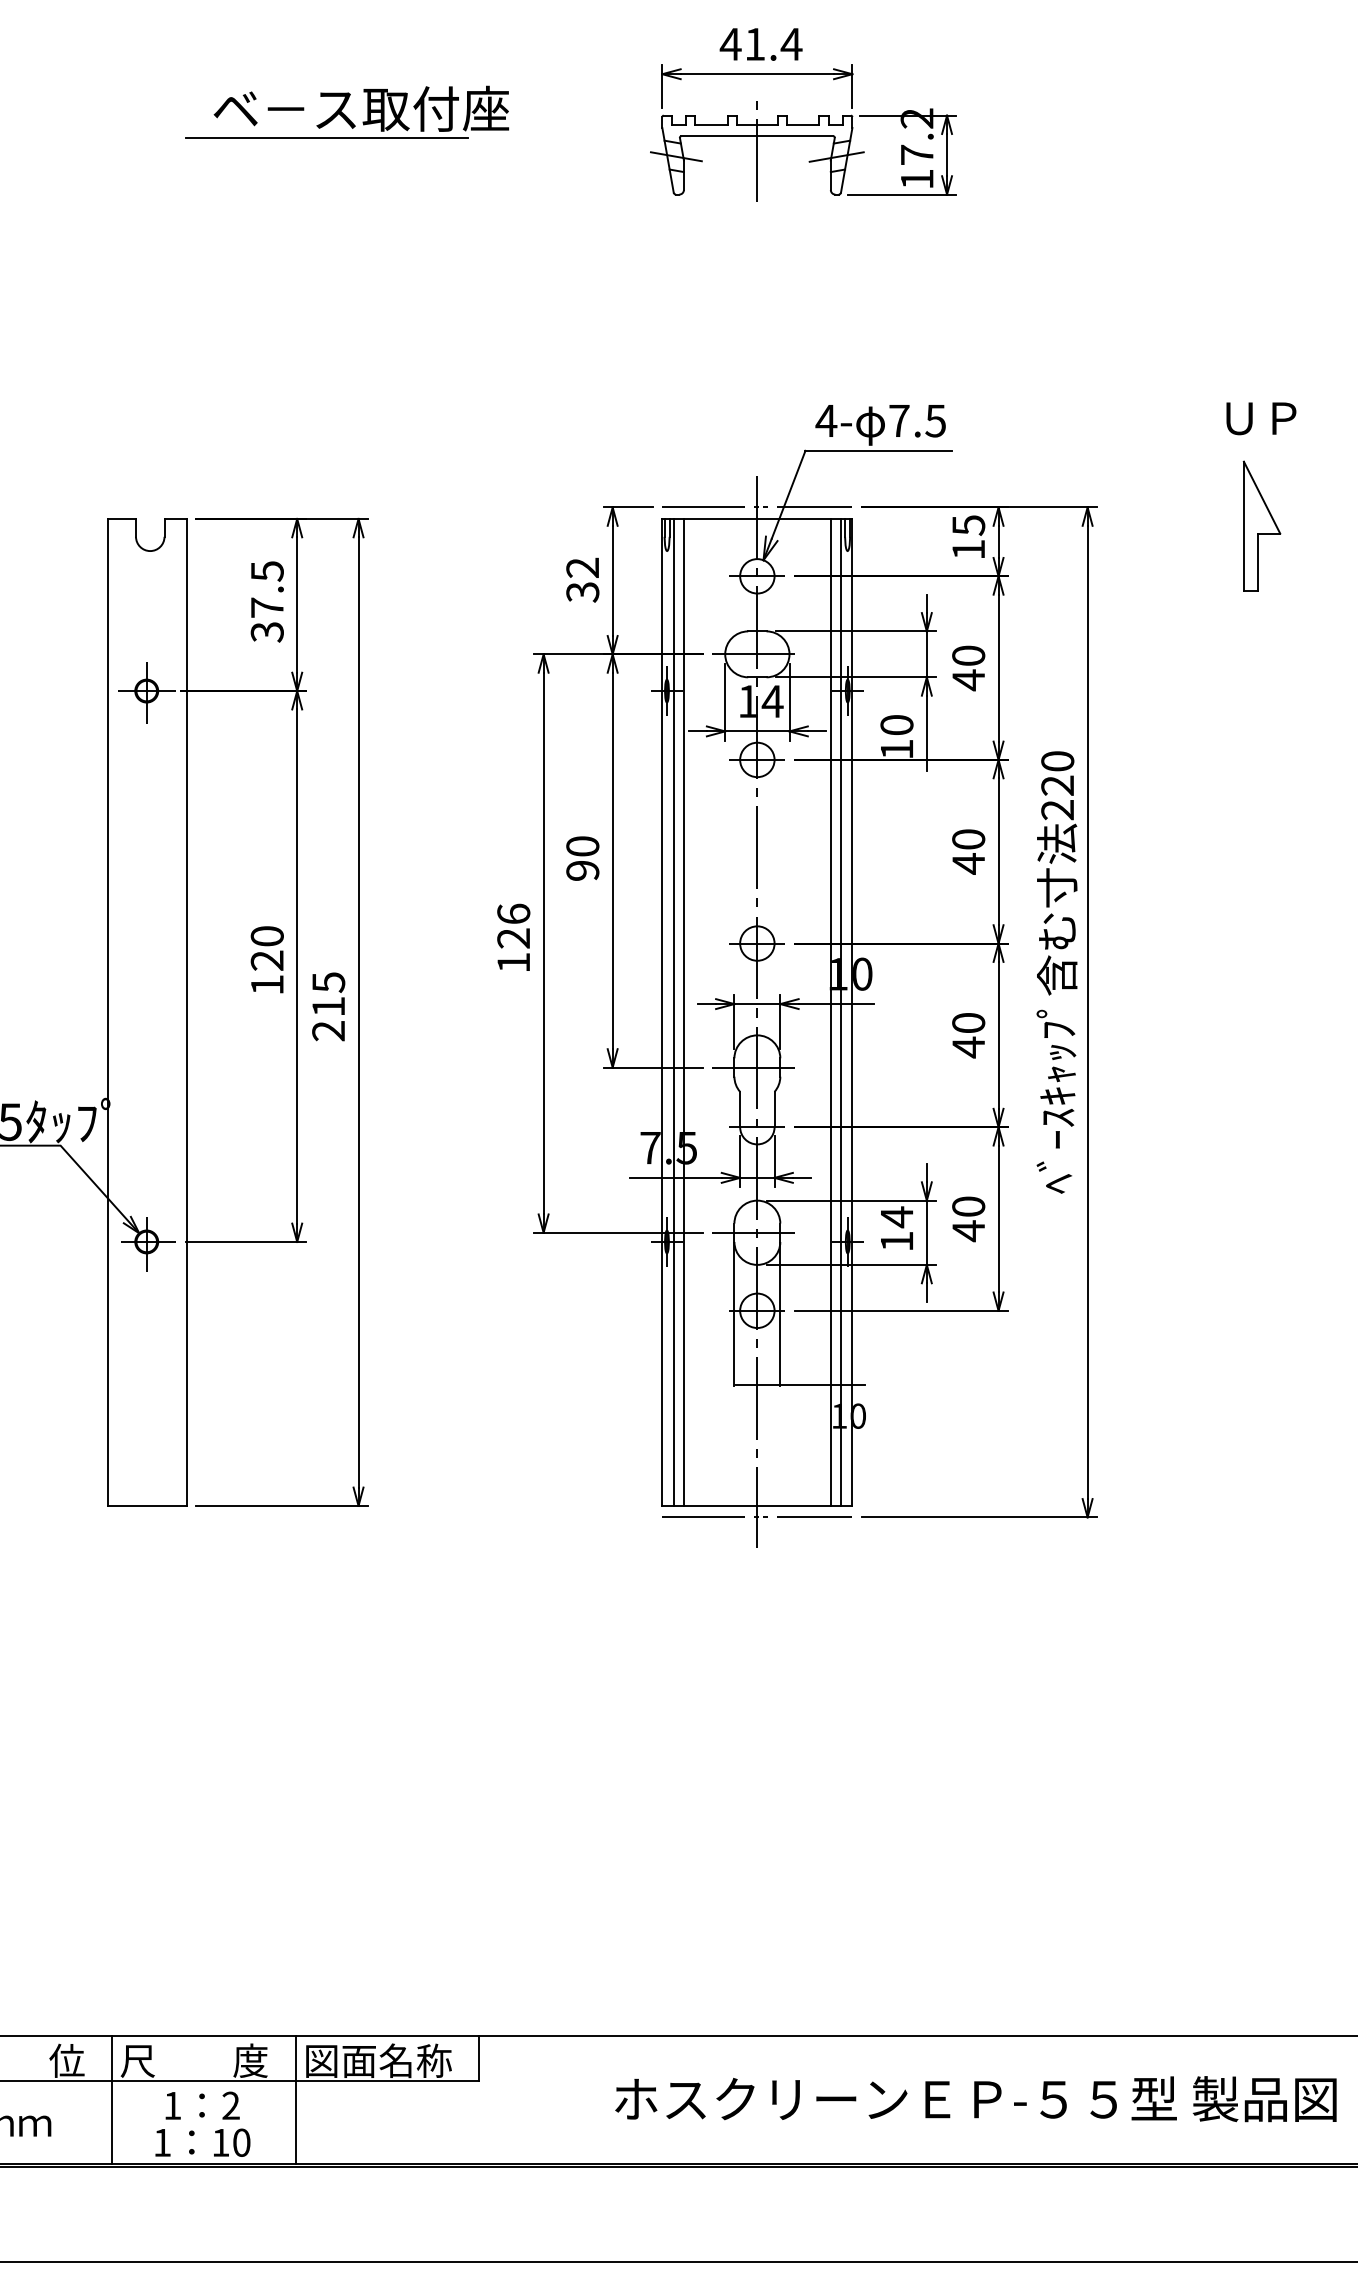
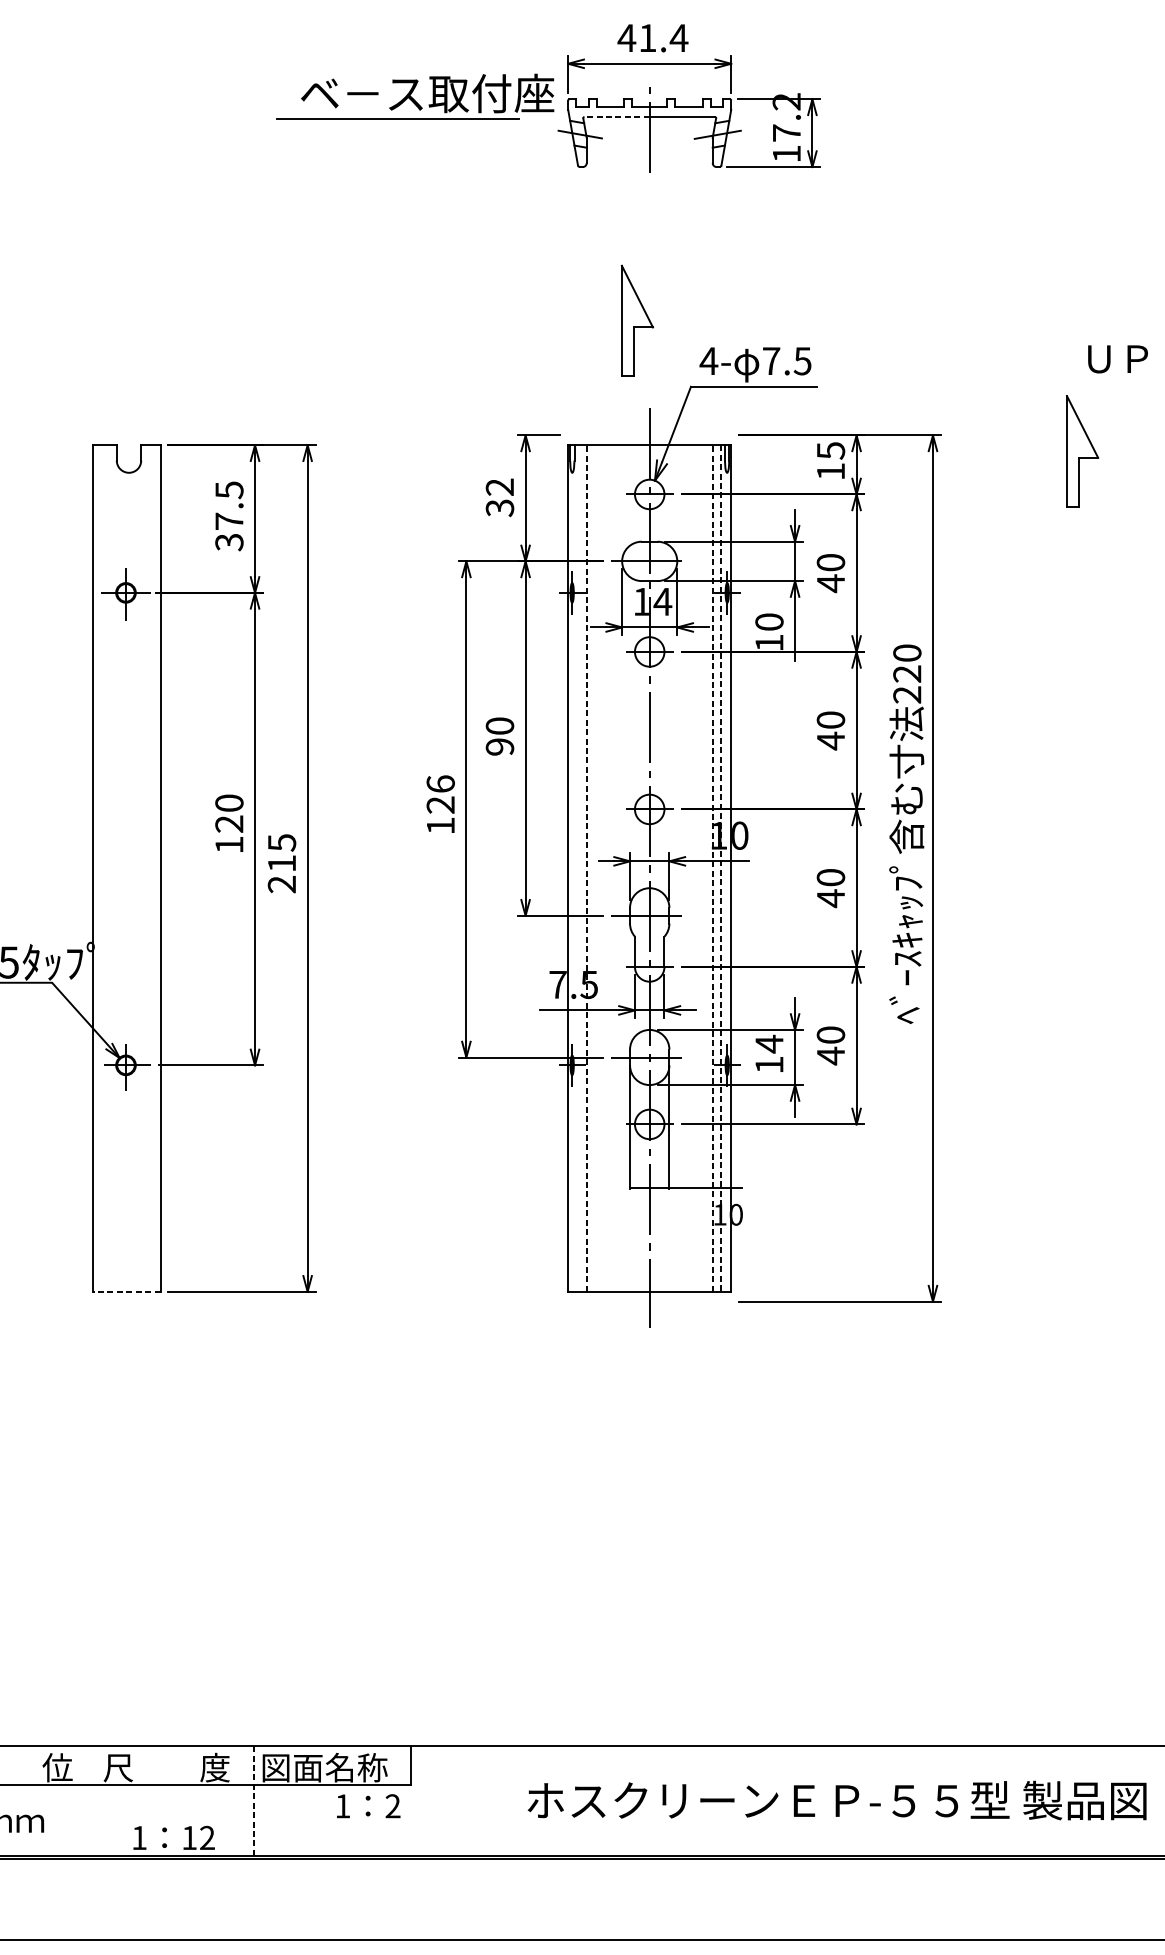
part: (347, 111) -> (415, 95), moved
line: (718, 136) -> (616, 117), solid -> dashed
part: (742, 373) -> (636, 320), added
text: (1261, 418) -> (1118, 359), moved
line: (757, 507) -> (649, 435), removed
line: (674, 1011) -> (578, 867), removed
line: (683, 1011) -> (586, 867), solid -> dashed
line: (830, 1011) -> (712, 867), solid -> dashed
line: (840, 1012) -> (721, 868), solid -> dashed
line: (147, 1505) -> (126, 1291), solid -> dashed
line: (757, 1517) -> (649, 1301), removed
line: (111, 2099) -> (95, 1800), removed
line: (295, 2100) -> (253, 1801), solid -> dashed
text: (202, 2105) -> (368, 1806), moved
text: (241, 2142) -> (207, 1837), 10 -> 12

